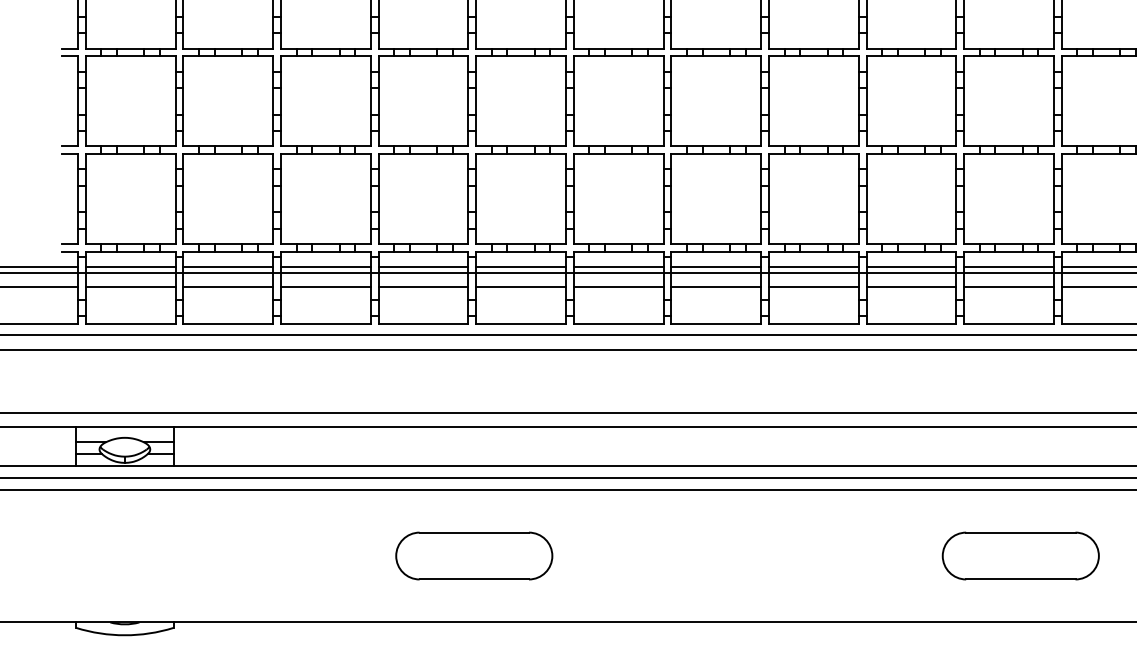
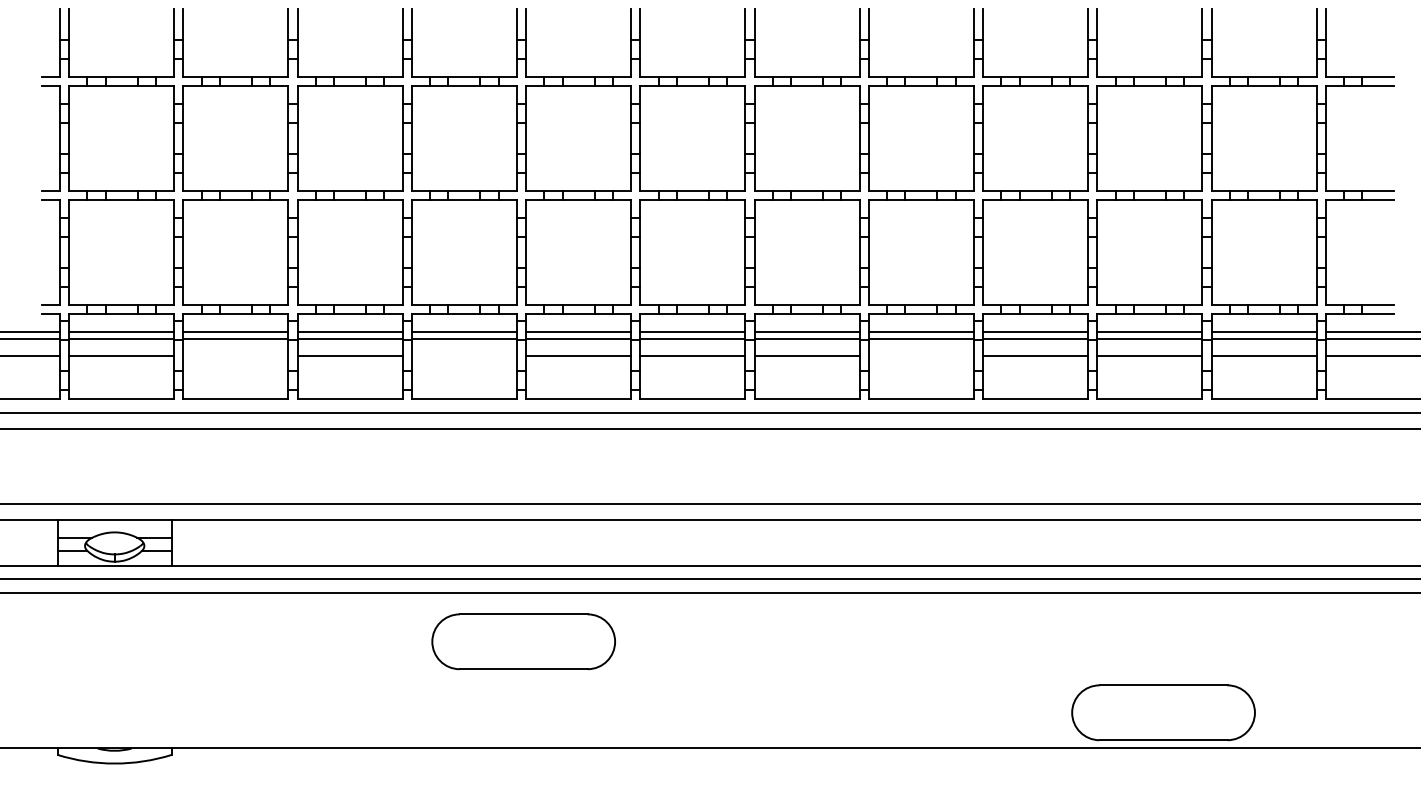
line: (228, 286) -> (235, 355), removed
line: (422, 286) -> (463, 355), removed
line: (813, 286) -> (920, 355), removed
part: (474, 555) -> (523, 641), moved
part: (1020, 555) -> (1163, 712), moved

